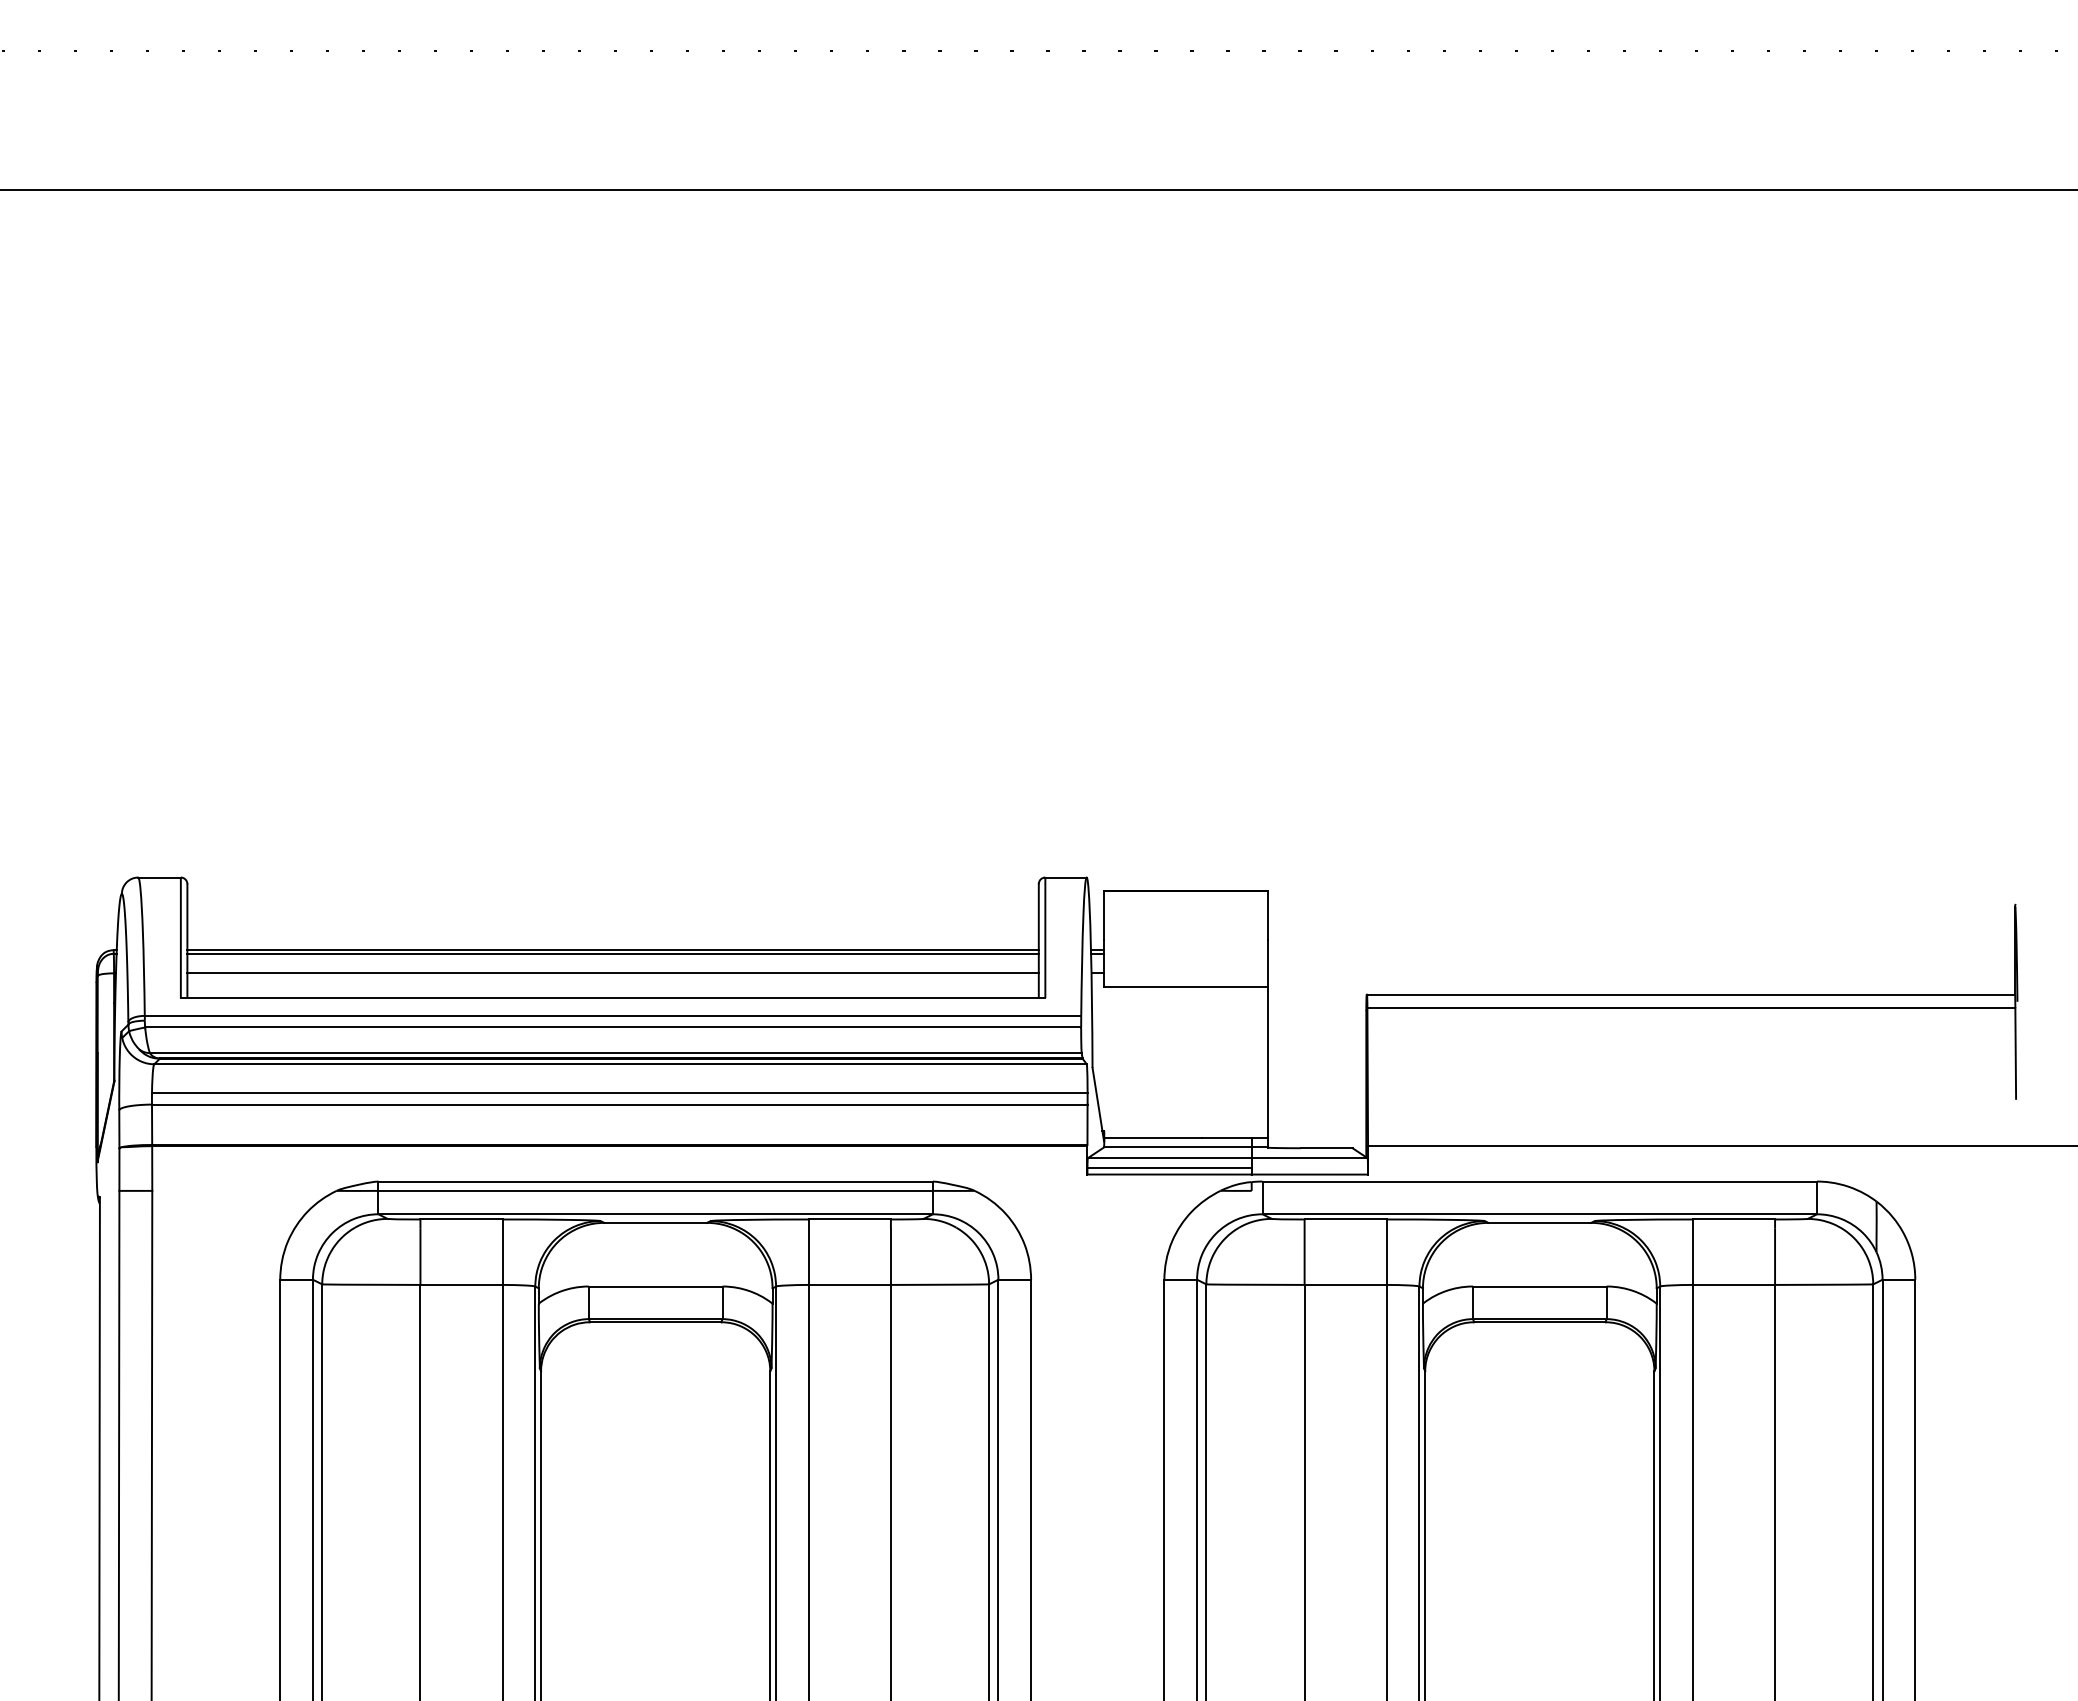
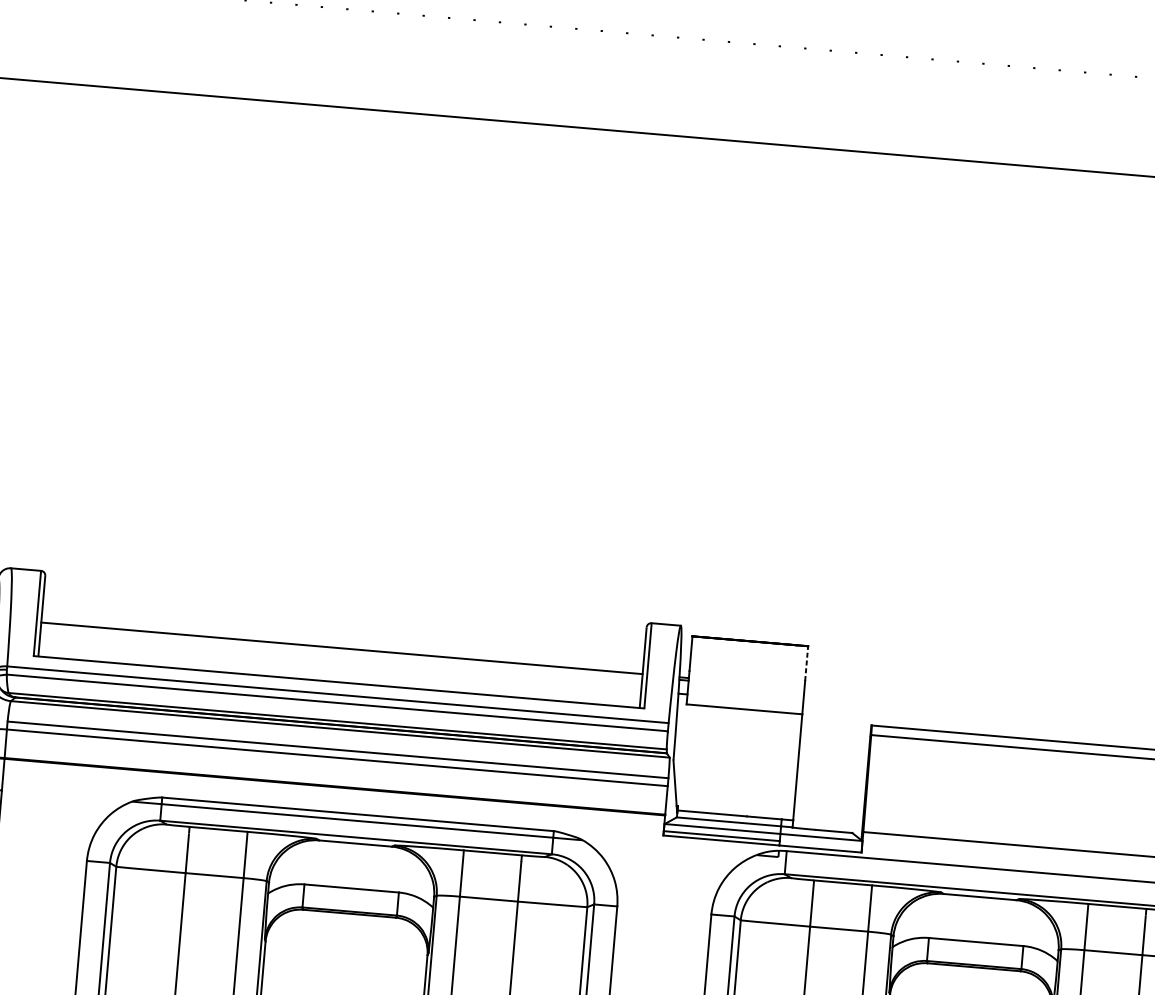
line: (1268, 915) -> (806, 663), solid -> dashed
line: (612, 953) -> (341, 650), removed
line: (612, 973) -> (340, 664), removed

